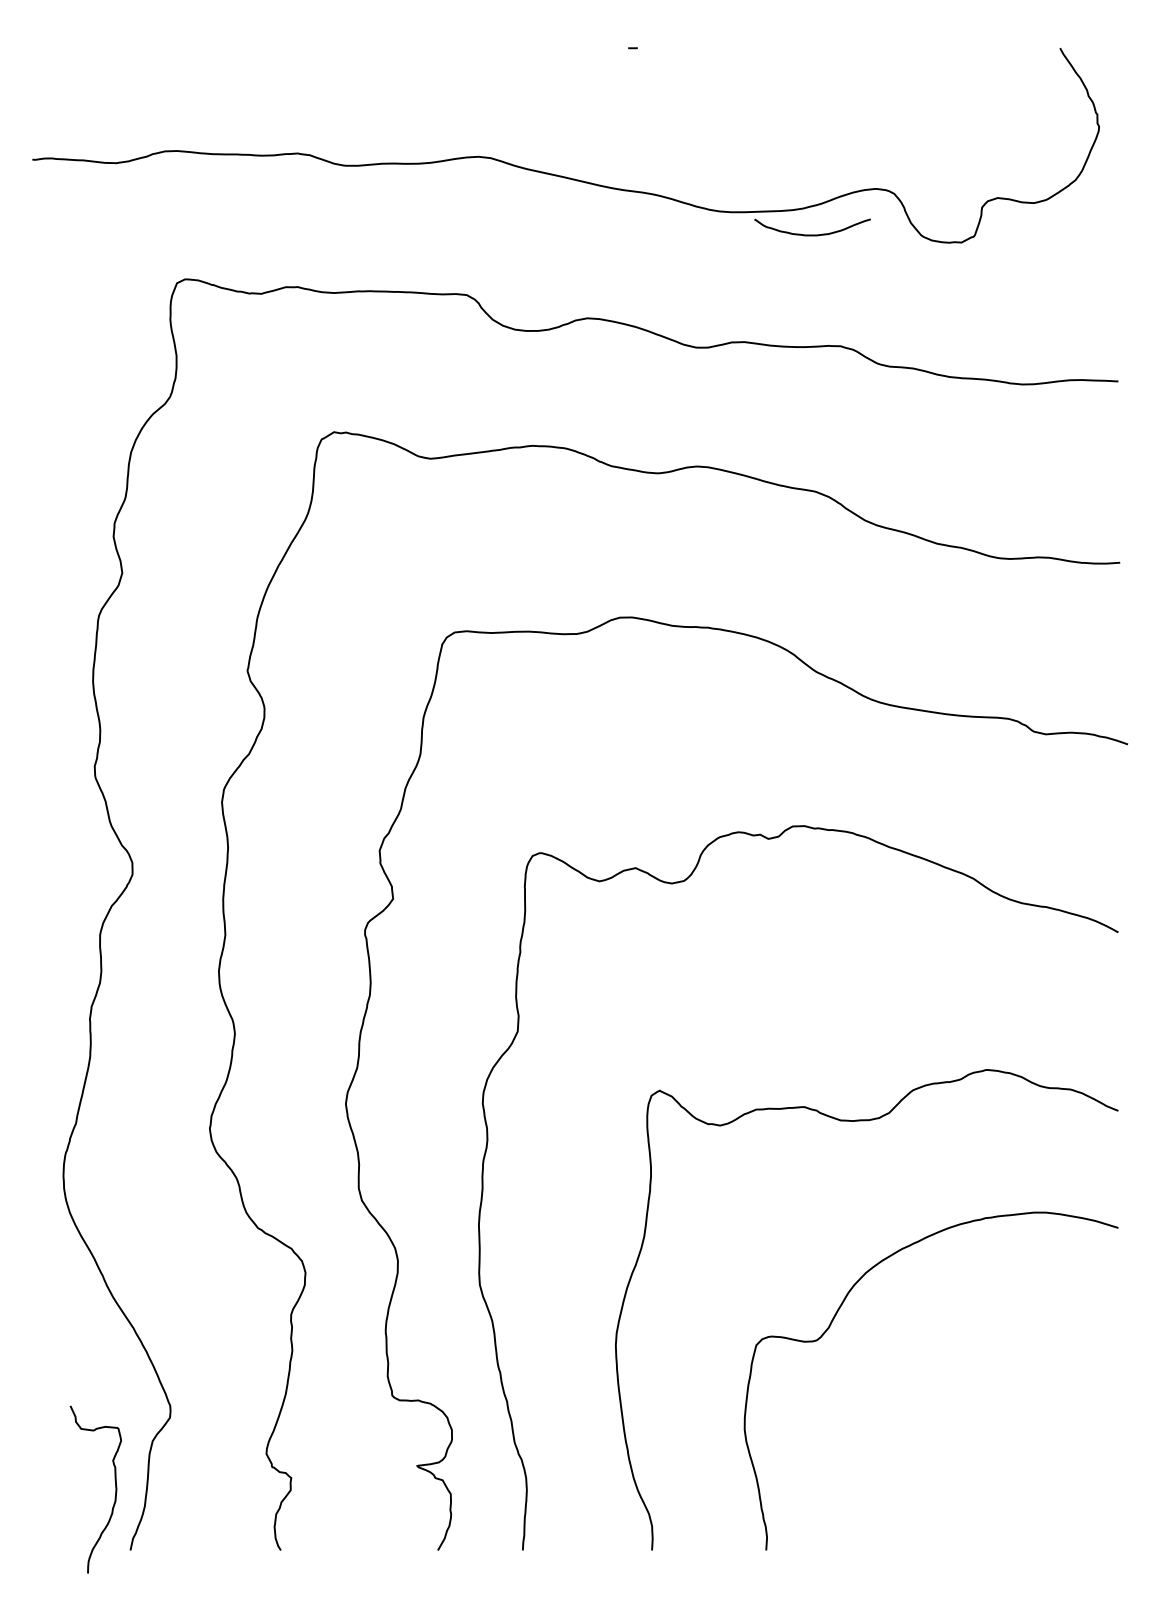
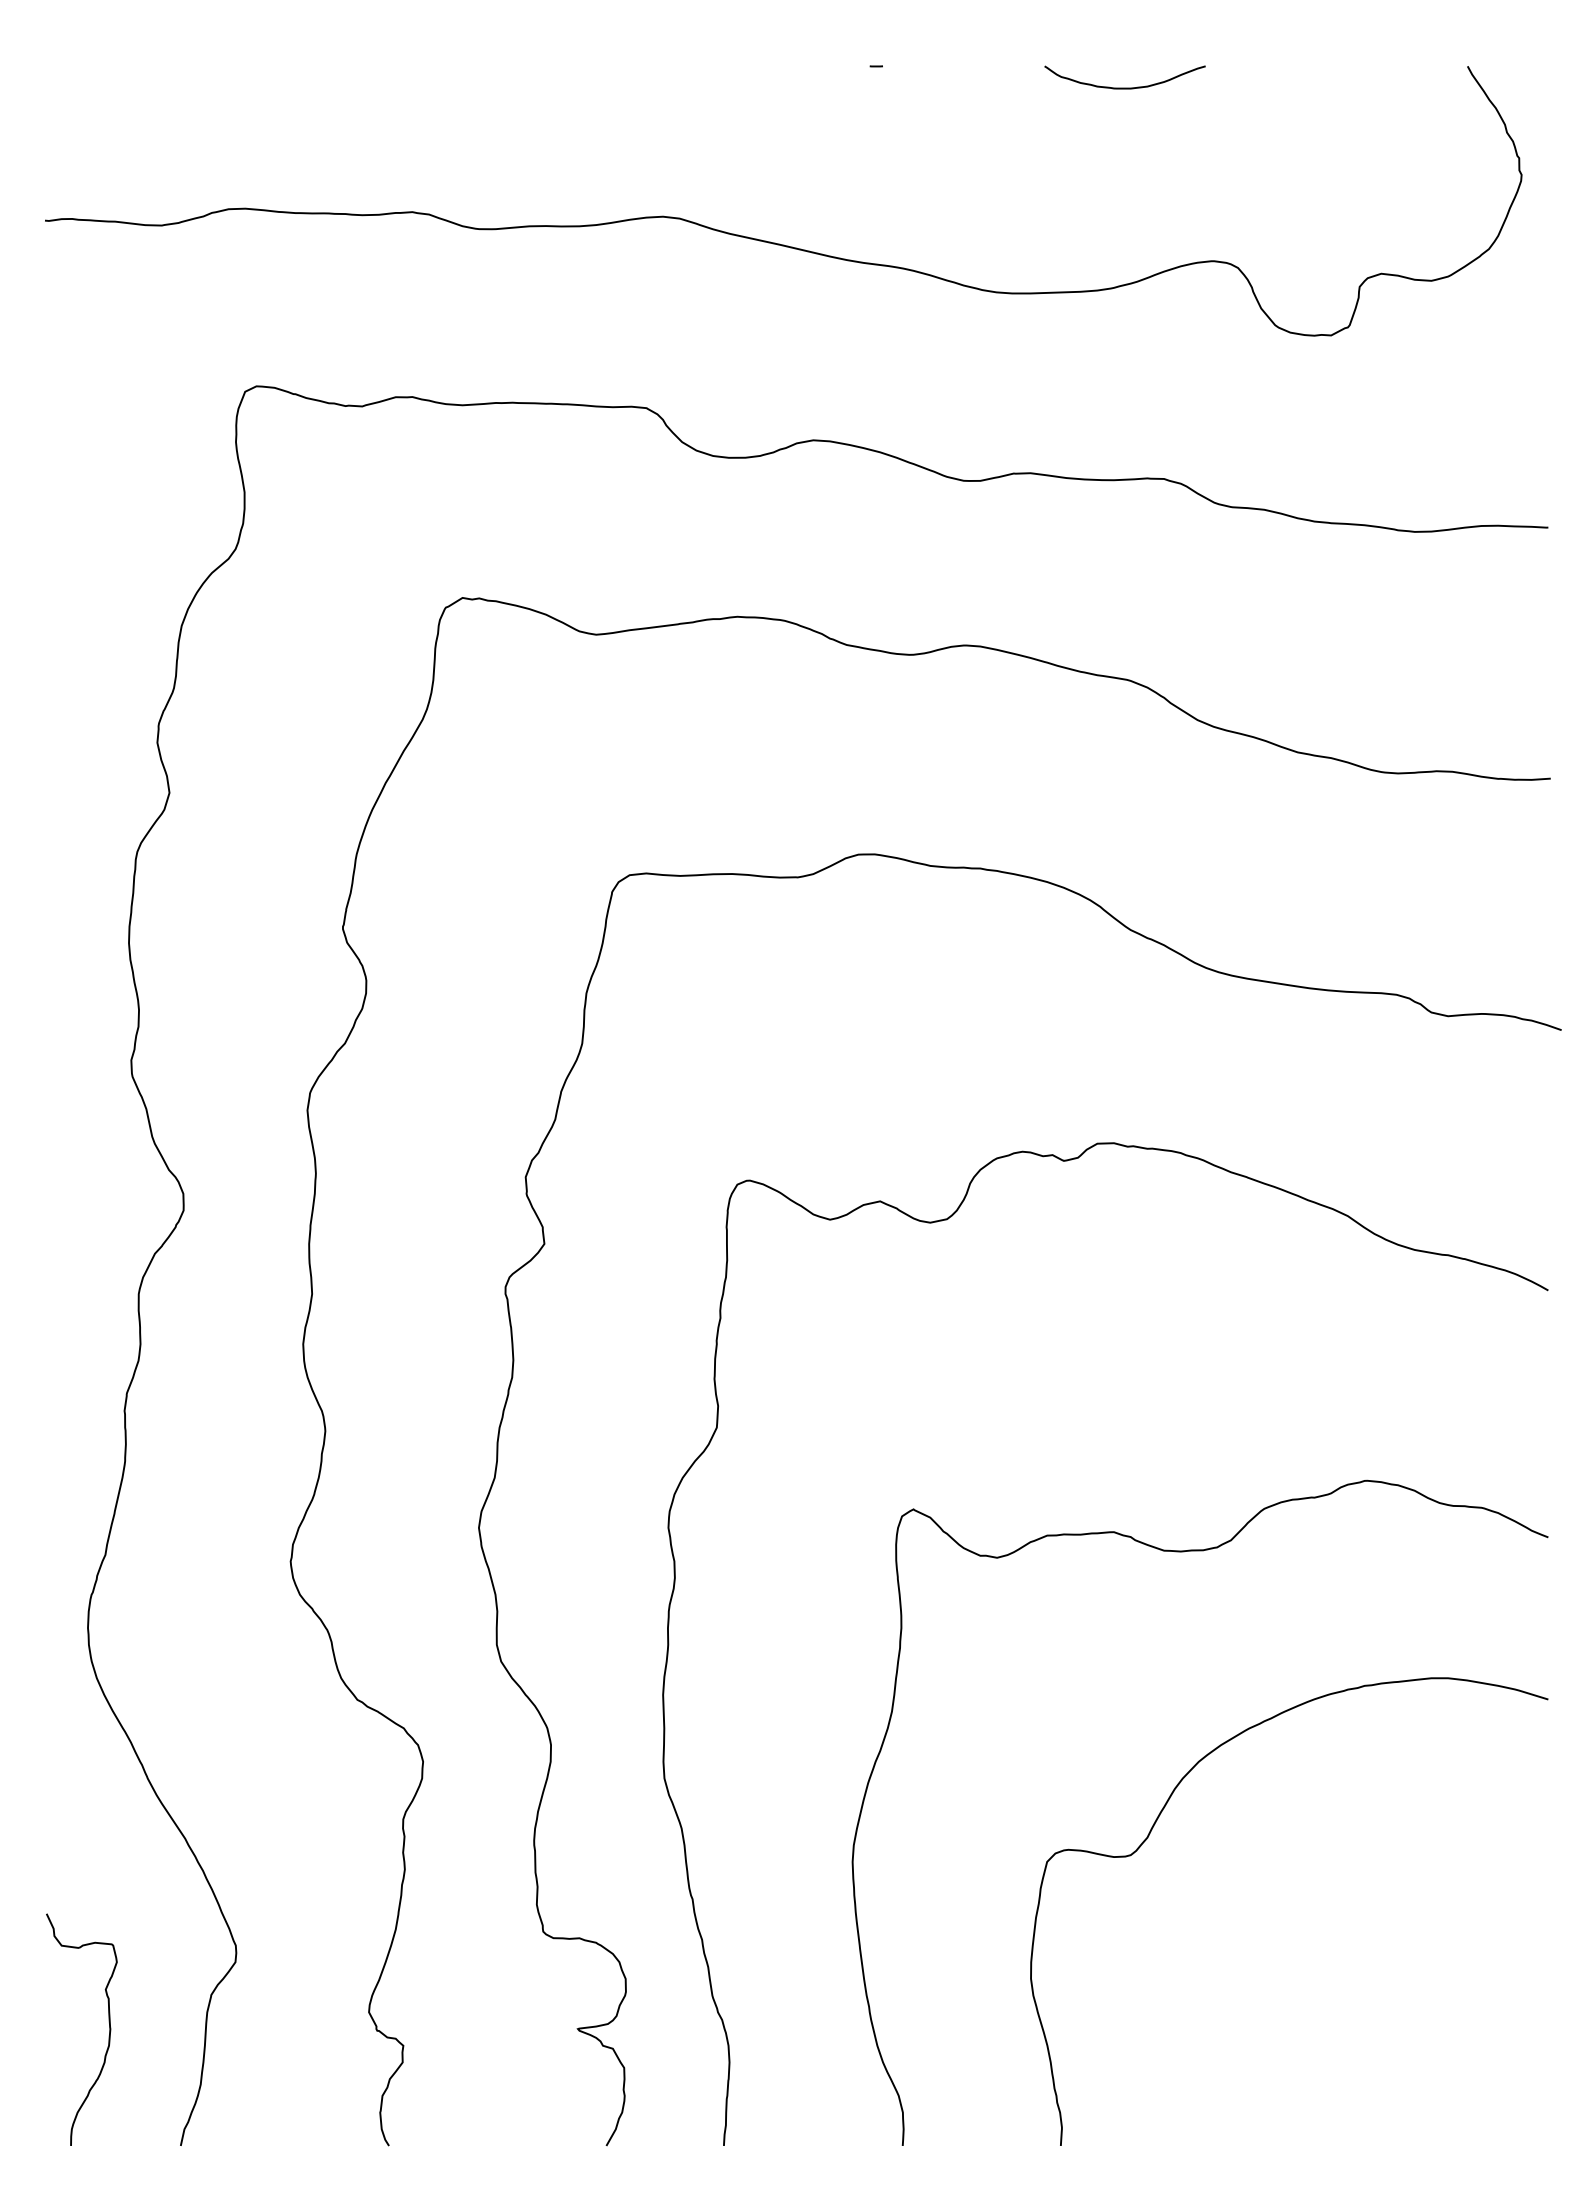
curve: (812, 234) -> (1124, 87), moved
curve: (115, 1484) -> (108, 2022), moved

